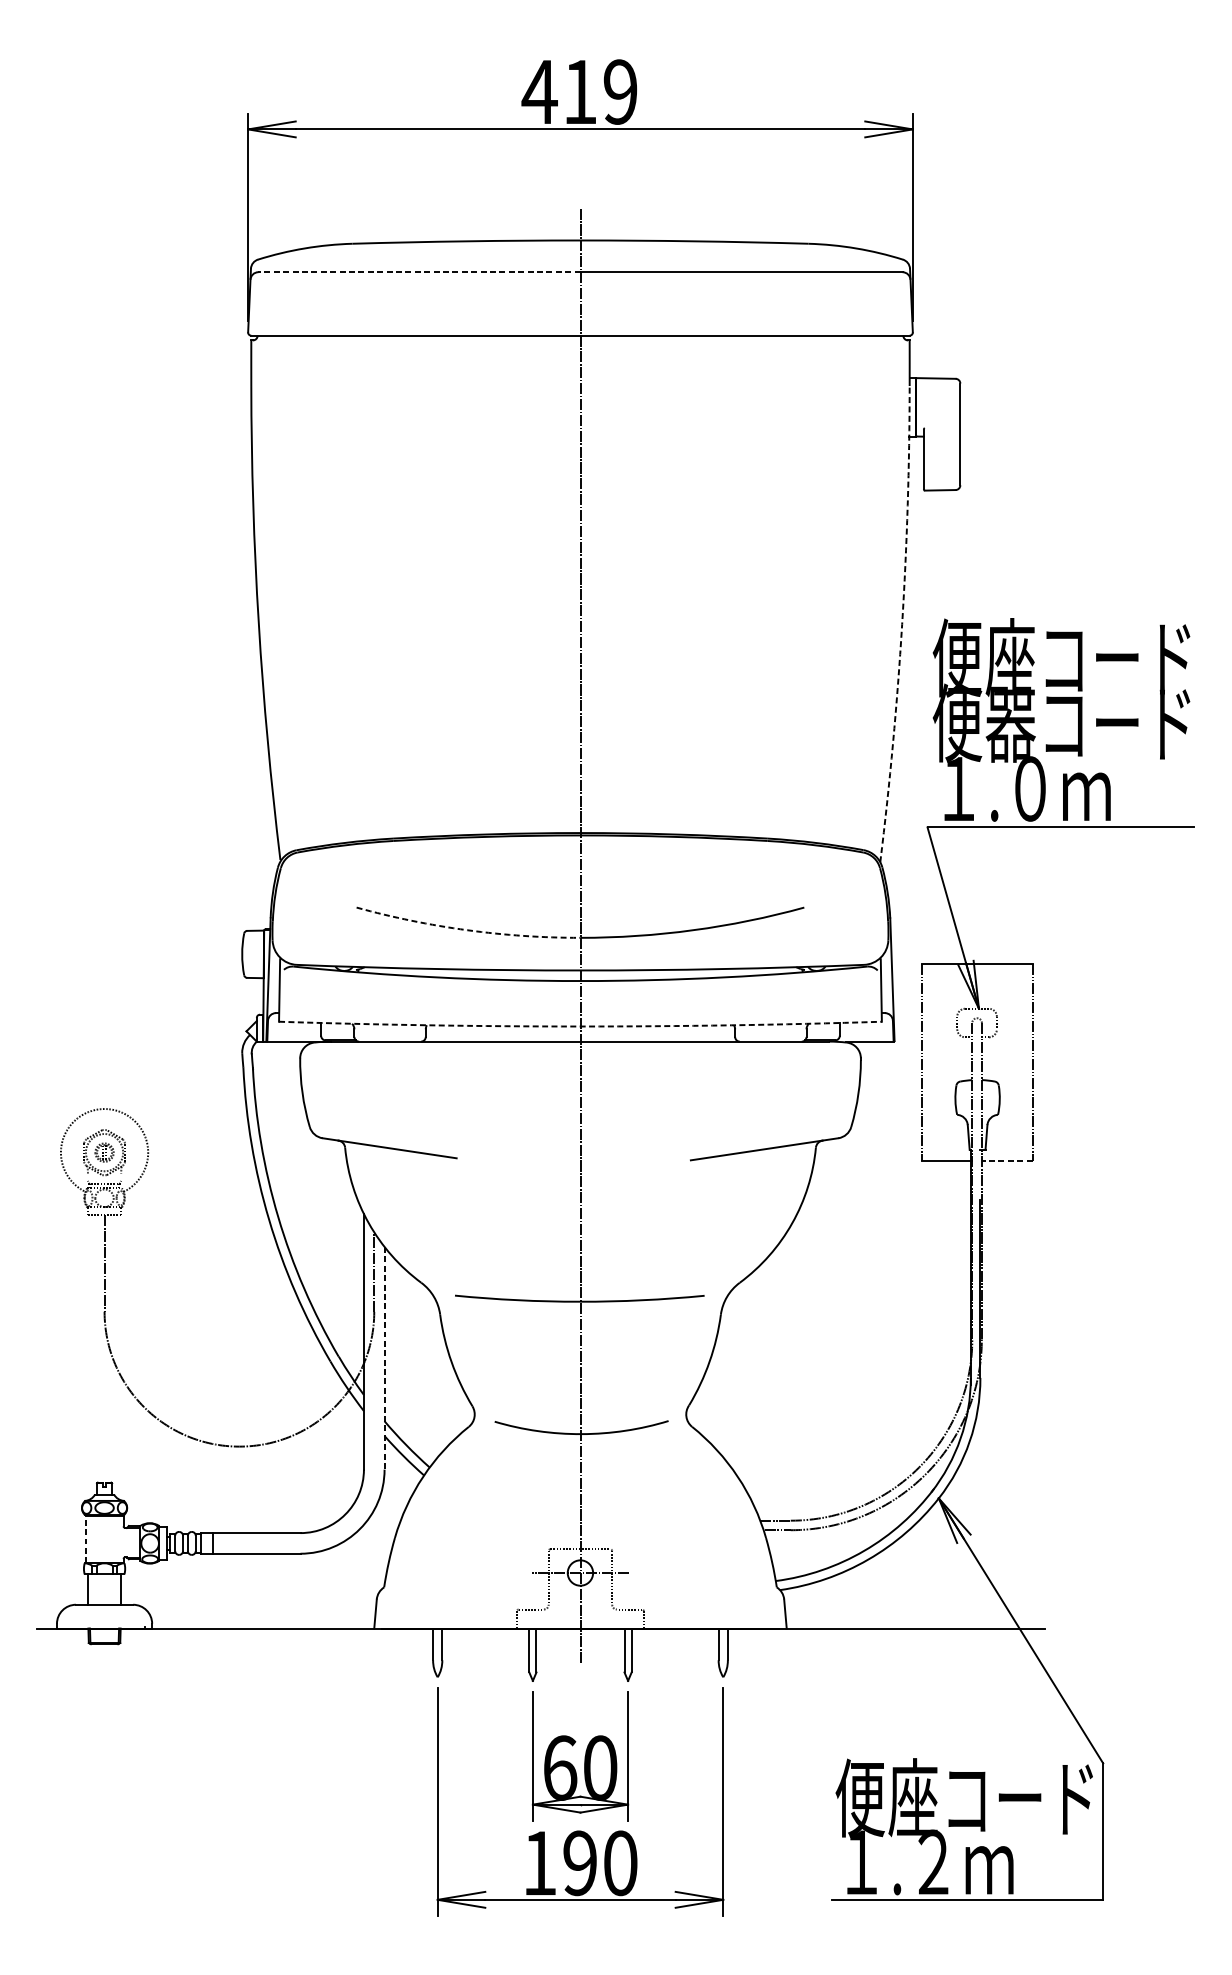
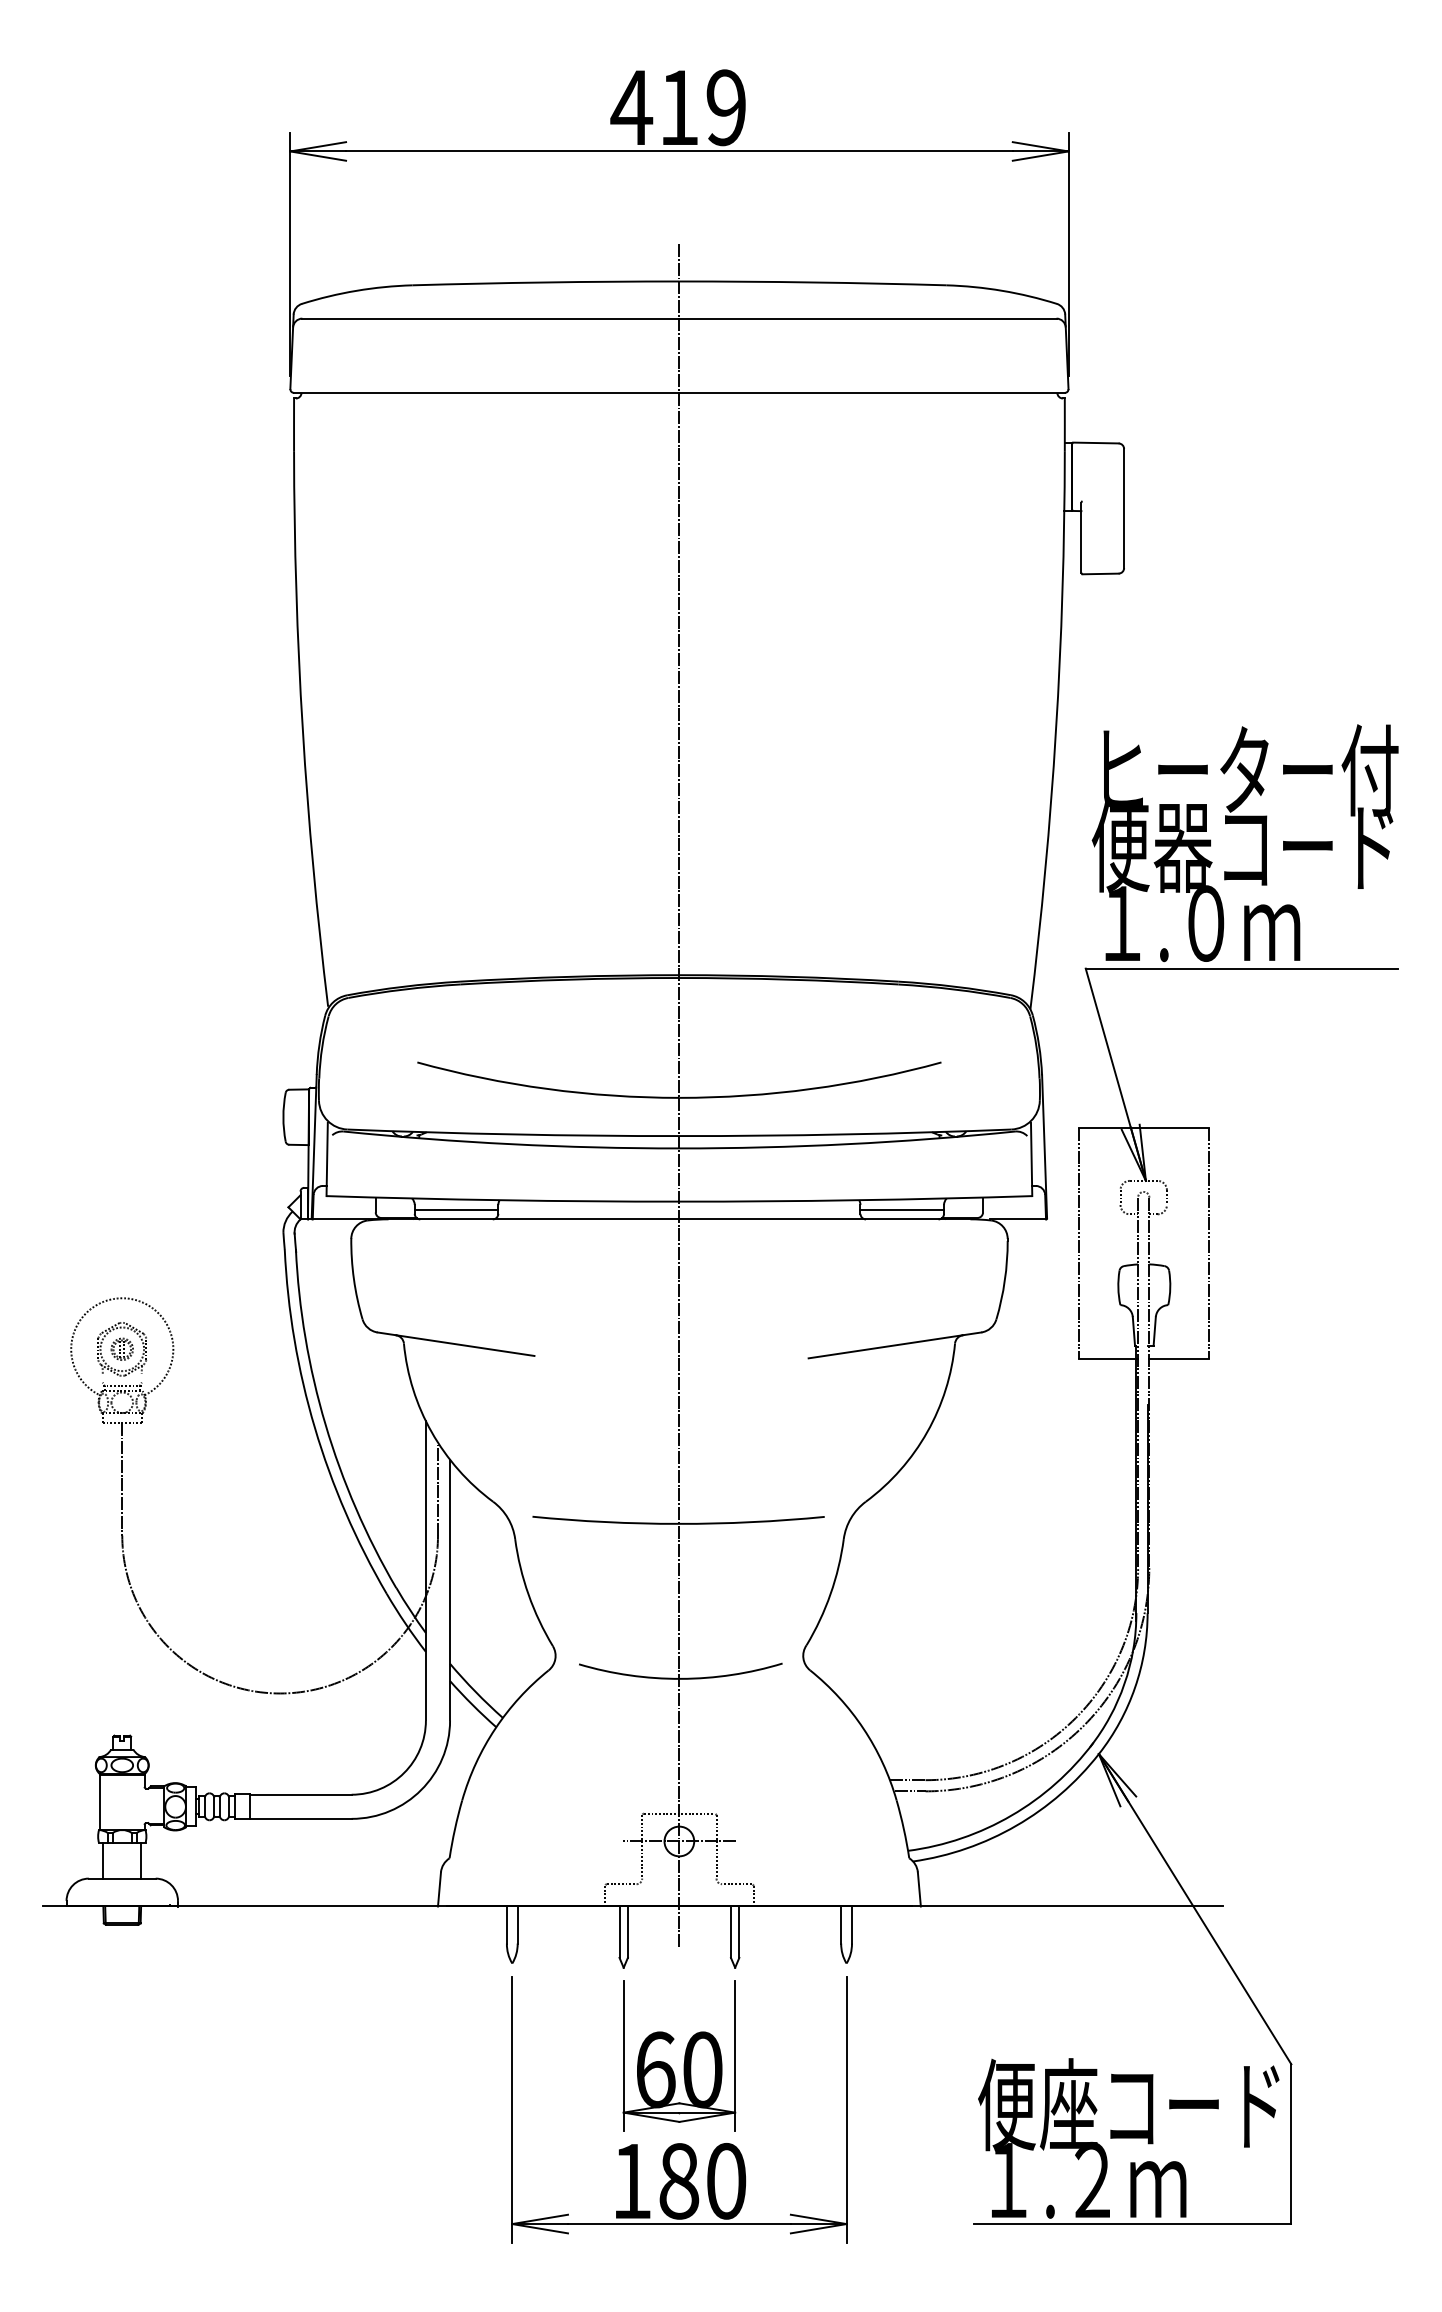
line: (419, 272) -> (490, 318), dashed -> solid
arc: (901, 624) -> (1055, 731), dashed -> solid
text: (1063, 657) -> (1244, 769), 便座コード -> ヒーター付
arc: (467, 929) -> (547, 1088), dashed -> solid
arc: (580, 1026) -> (679, 1201), dashed -> solid
line: (390, 1034) -> (456, 1210), added
line: (771, 1034) -> (902, 1210), added
line: (1007, 1160) -> (1179, 1358), dashed -> solid
line: (384, 1358) -> (450, 1590), dashed -> solid
line: (85, 1538) -> (100, 1801), dashed -> solid
text: (580, 1862) -> (679, 2180), 190 -> 180

